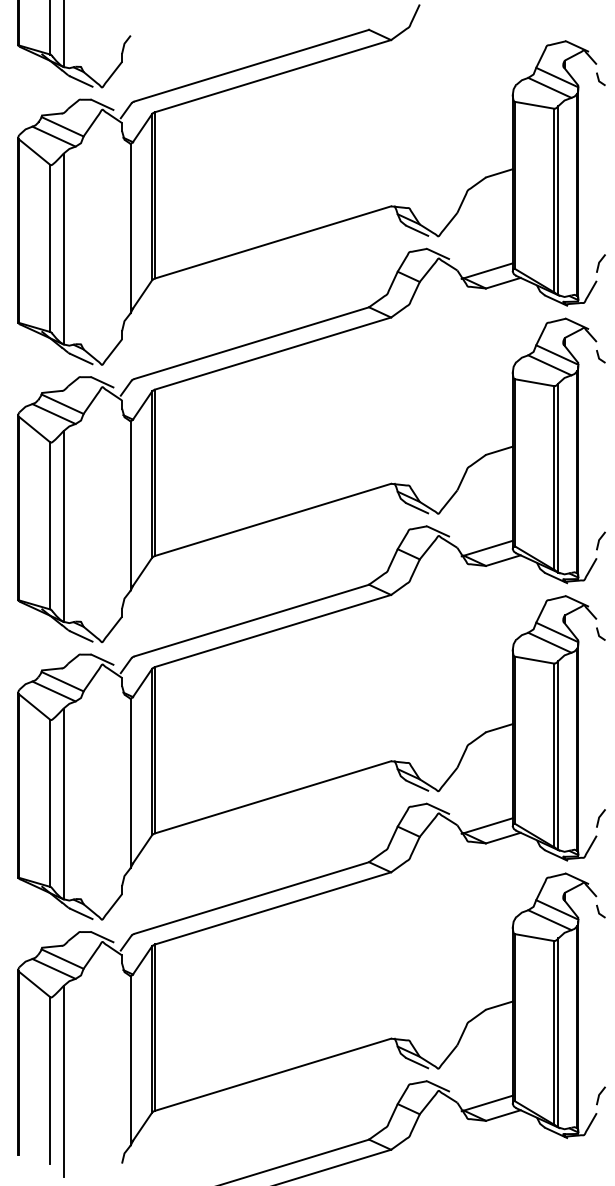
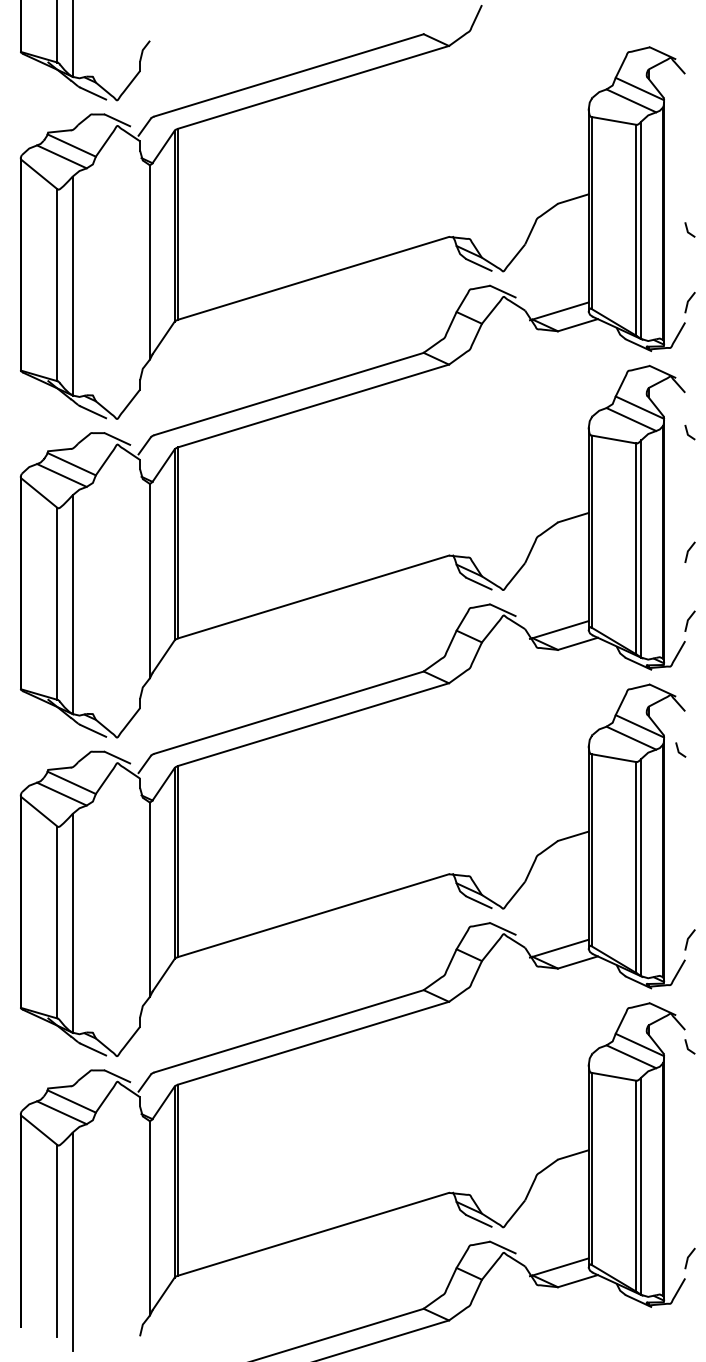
curve: (599, 79) -> (688, 230), moved
curve: (599, 356) -> (688, 432), moved
curve: (600, 479) -> (689, 550), added
curve: (599, 633) -> (679, 749), moved

